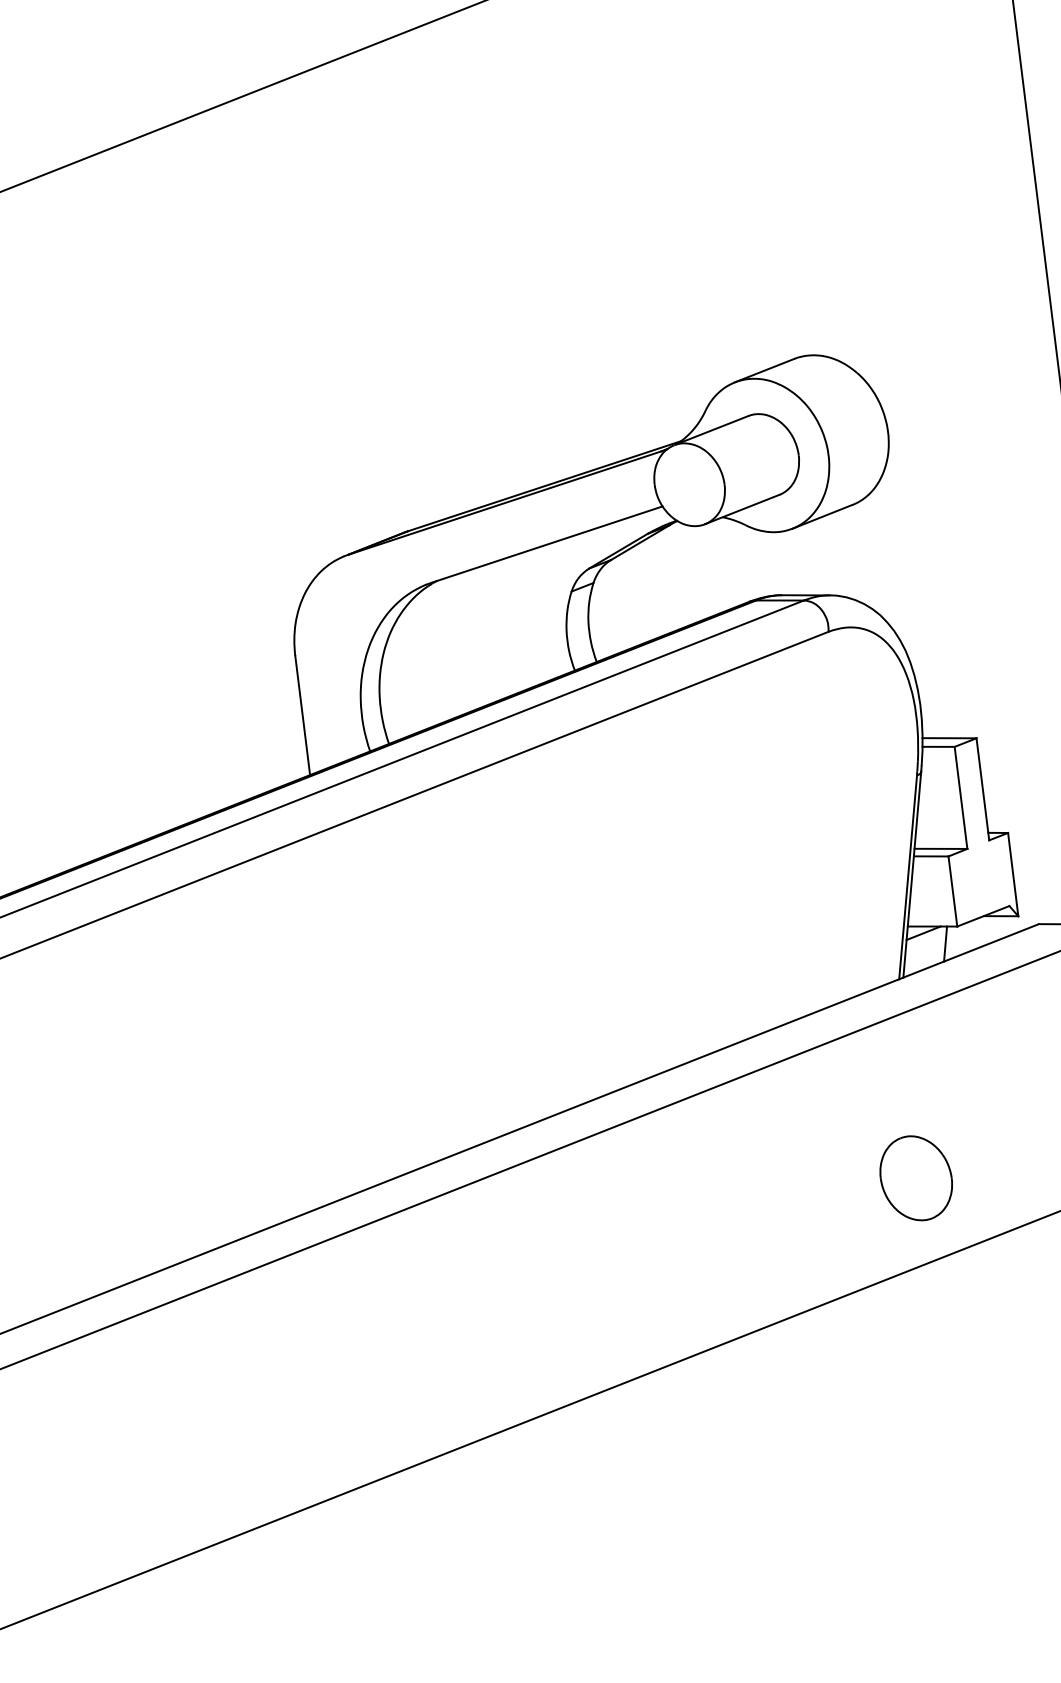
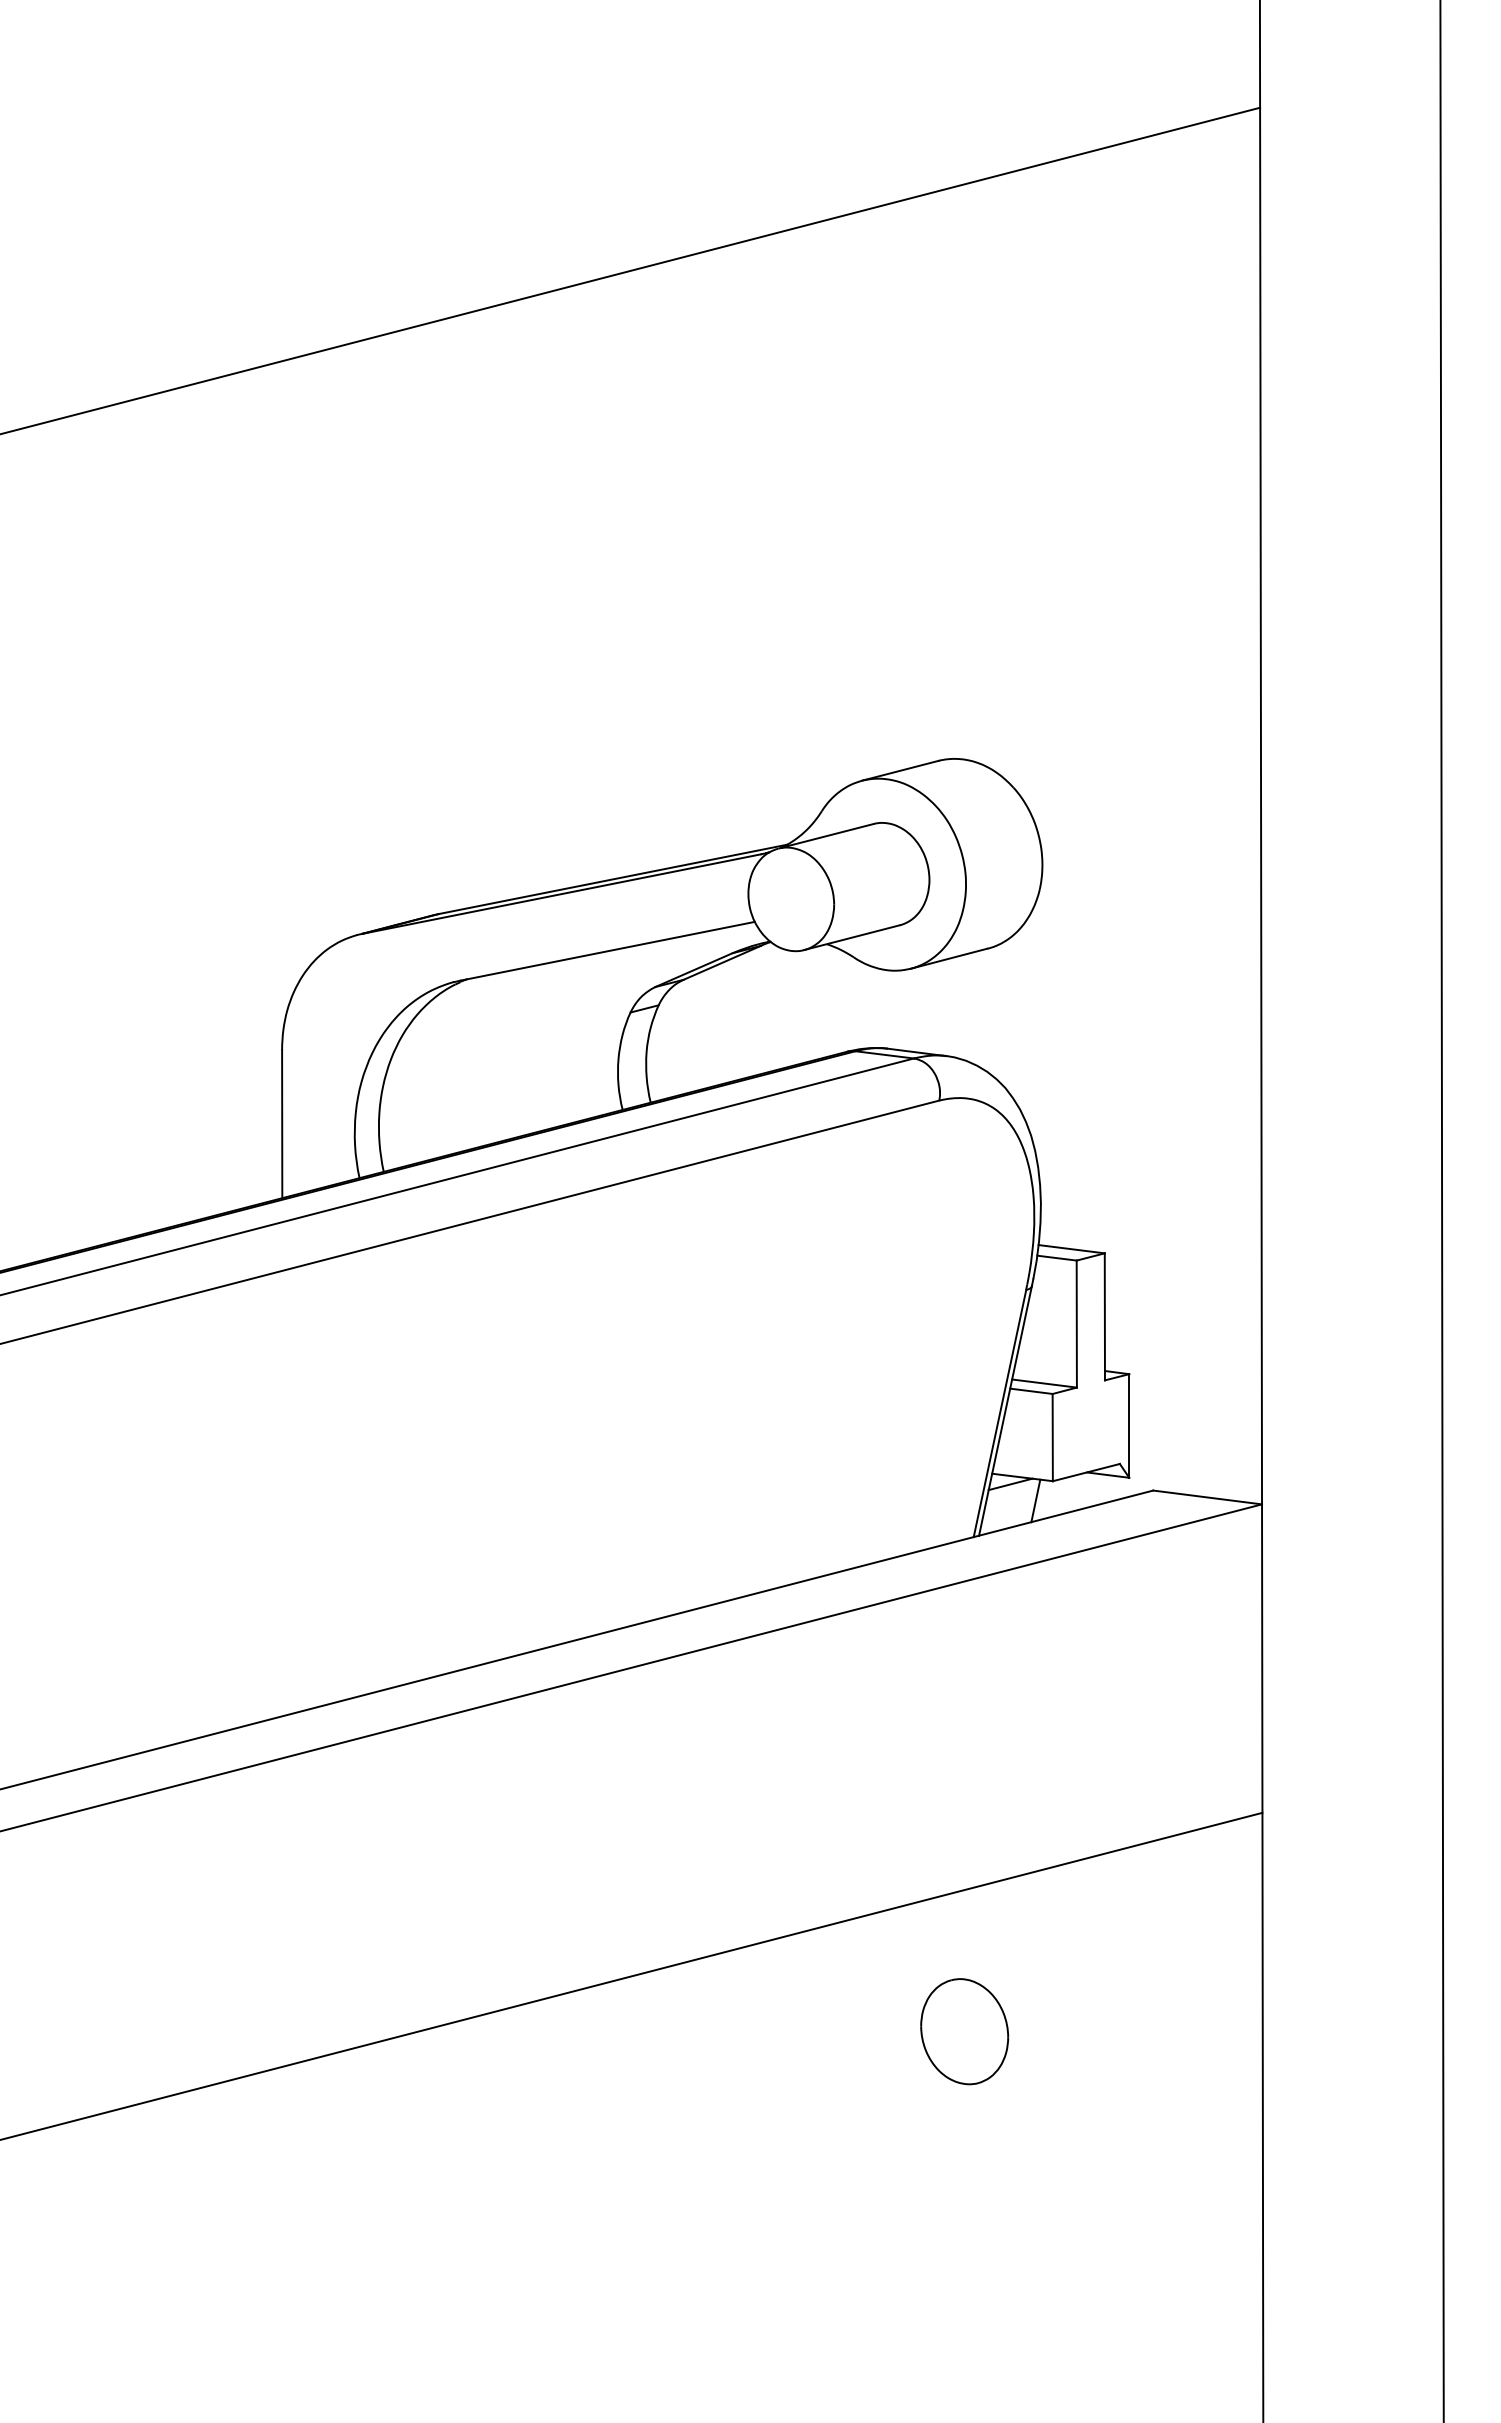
part: (916, 1178) -> (964, 2031), moved

